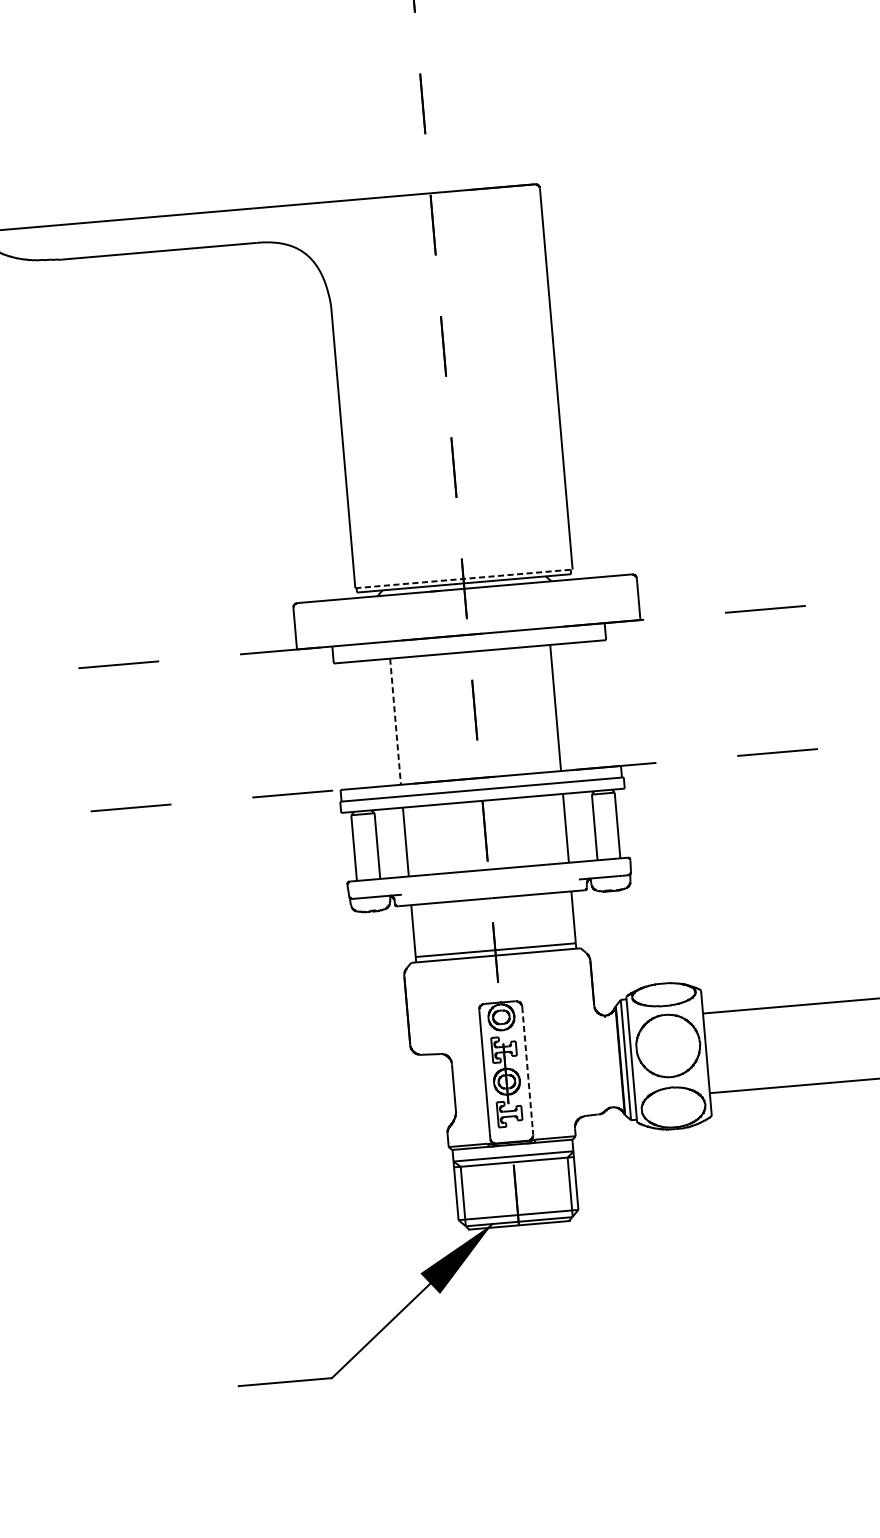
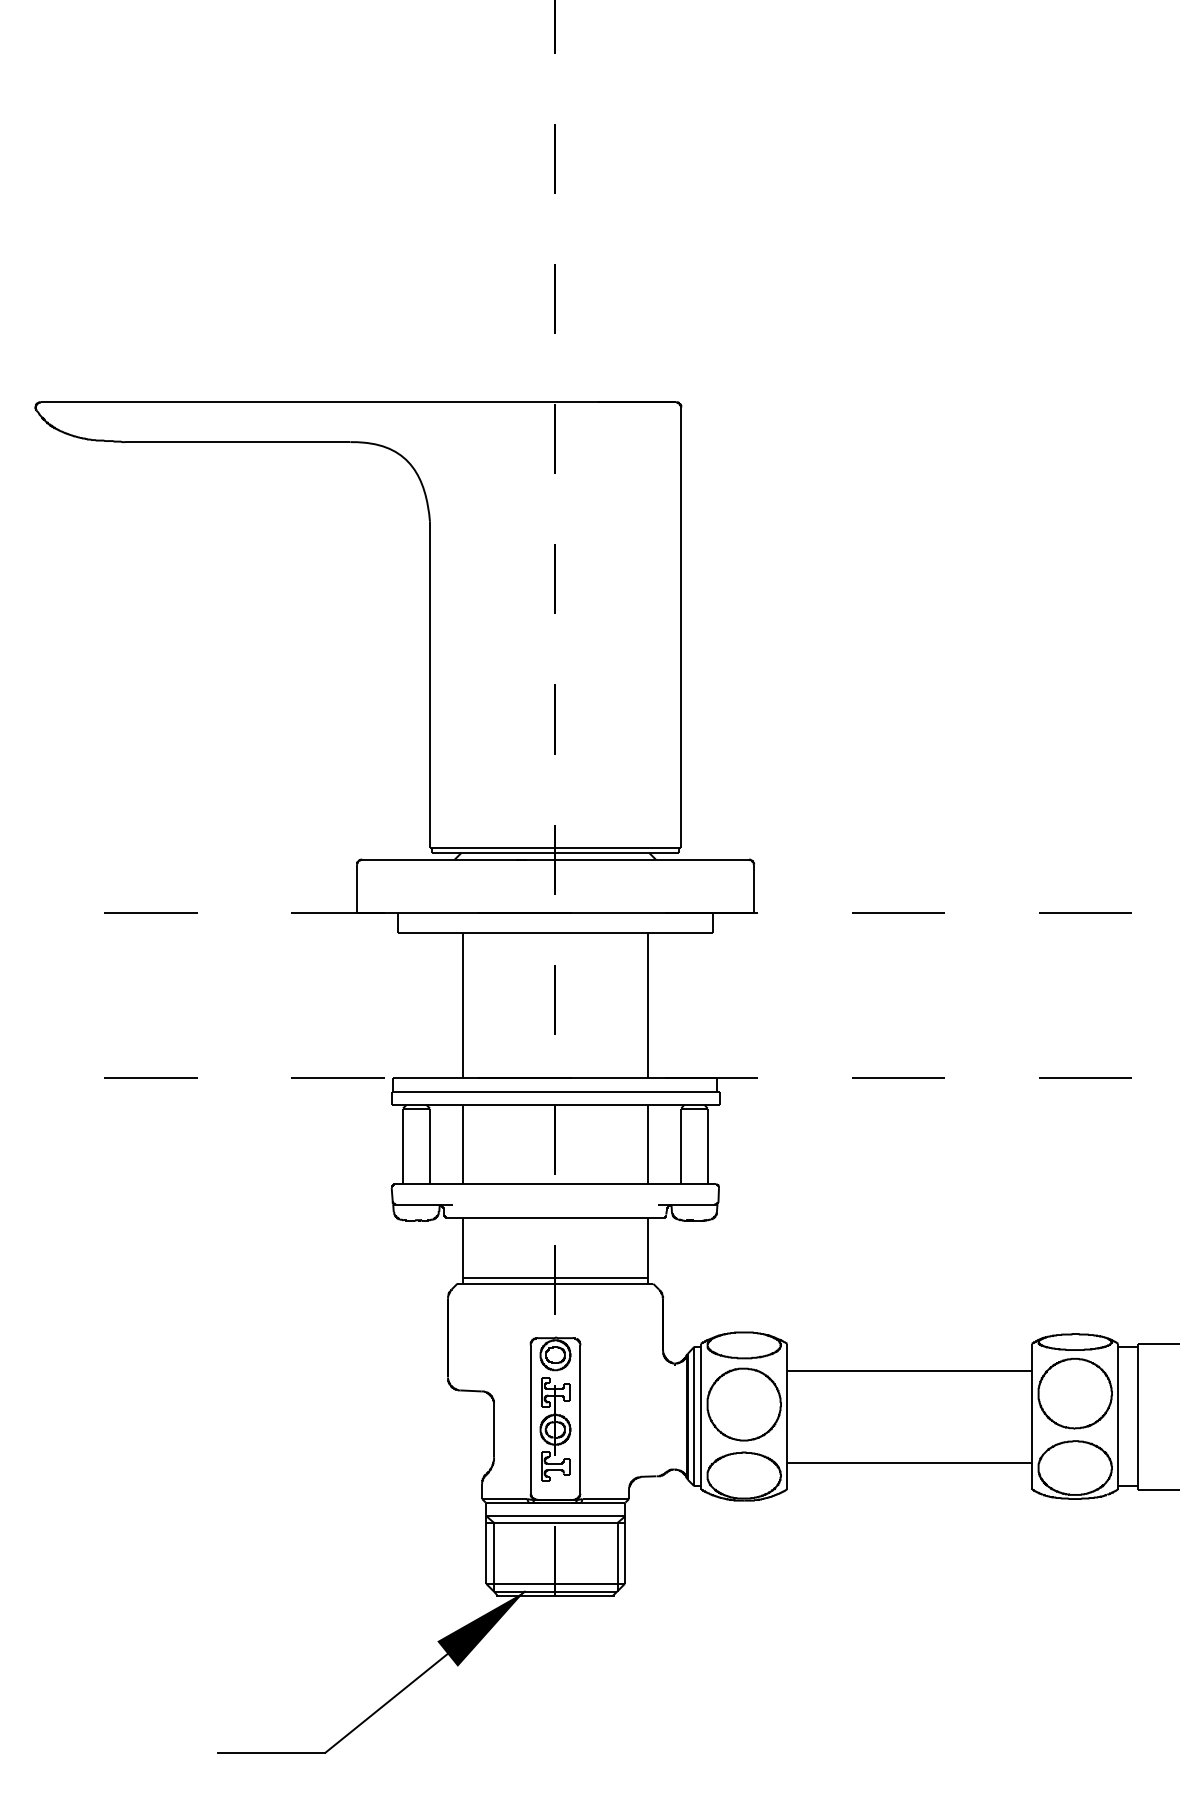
line: (463, 579) -> (555, 848), dashed -> solid
line: (395, 721) -> (463, 1005), dashed -> solid
line: (527, 1069) -> (580, 1417), dashed -> solid

